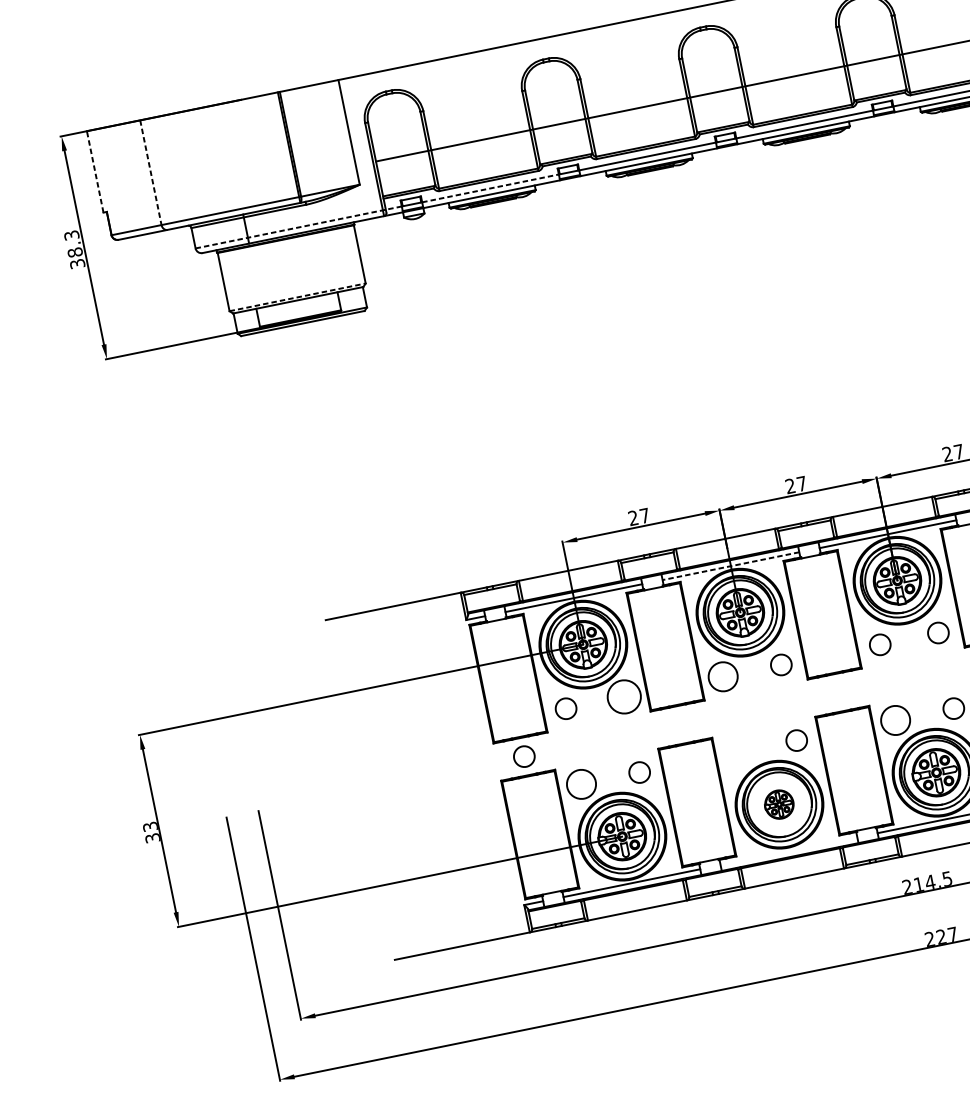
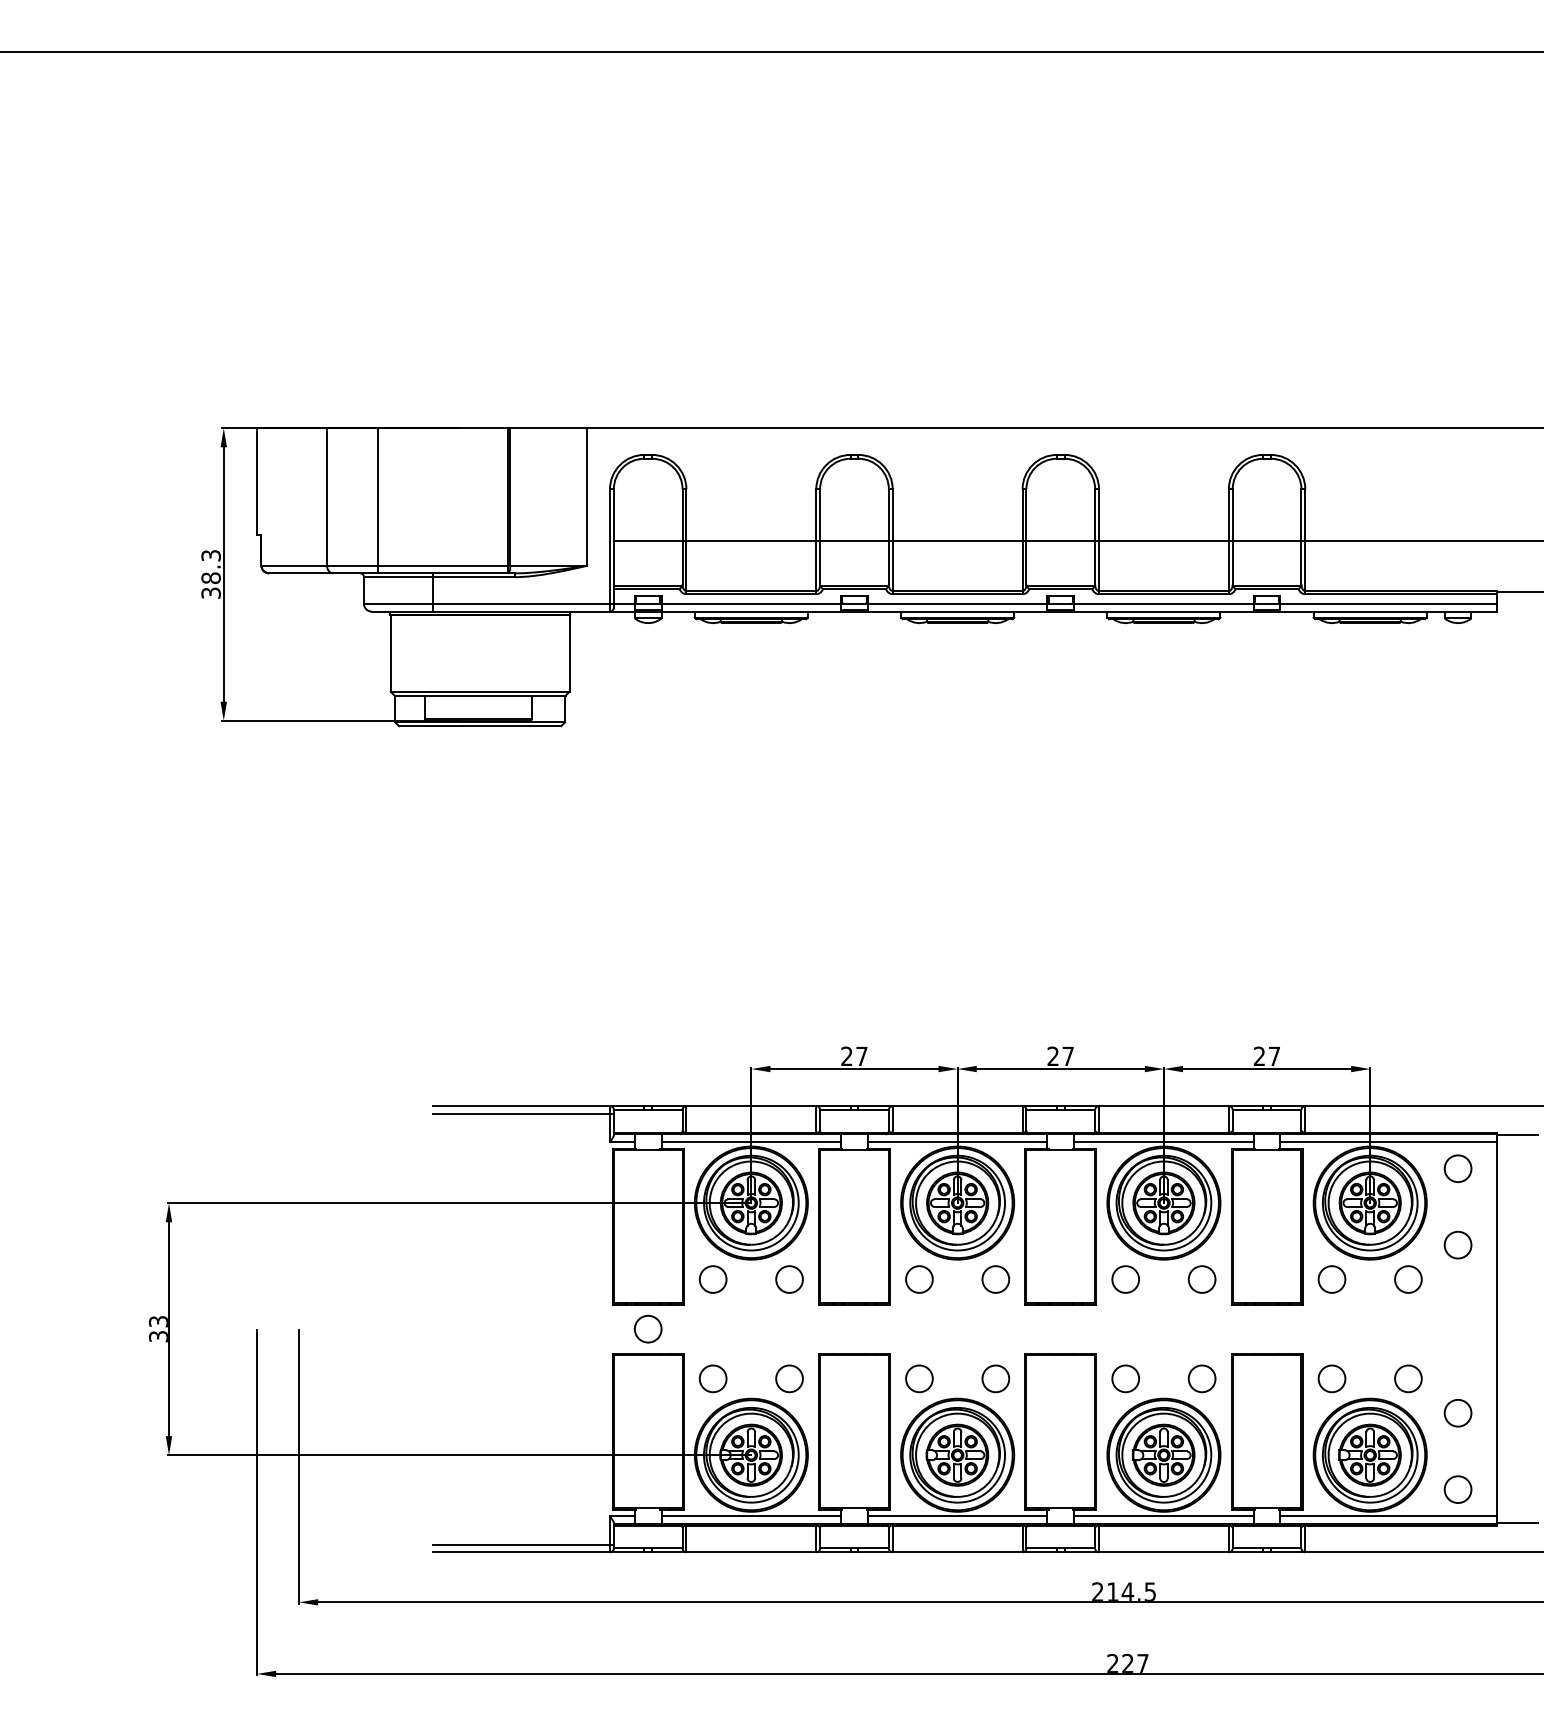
line: (190, 167) -> (378, 500), added
line: (95, 171) -> (257, 481), dashed -> solid
line: (151, 172) -> (327, 496), dashed -> solid
line: (490, 188) -> (751, 603), dashed -> solid
line: (298, 227) -> (499, 603), dashed -> solid
line: (297, 297) -> (480, 691), dashed -> solid
line: (730, 566) -> (957, 1142), dashed -> solid
line: (395, 611) -> (522, 1113), added
circle: (723, 676) -> (919, 1279), size x0.71
circle: (624, 696) -> (789, 1279), size x0.62
circle: (895, 720) -> (1125, 1378), size x0.71
circle: (738, 752) -> (919, 1378), added
circle: (580, 784) -> (712, 1378), size x0.71
part: (779, 804) -> (957, 1454), size x1.67
line: (788, 851) -> (957, 1516), added
line: (461, 940) -> (522, 1544), added

